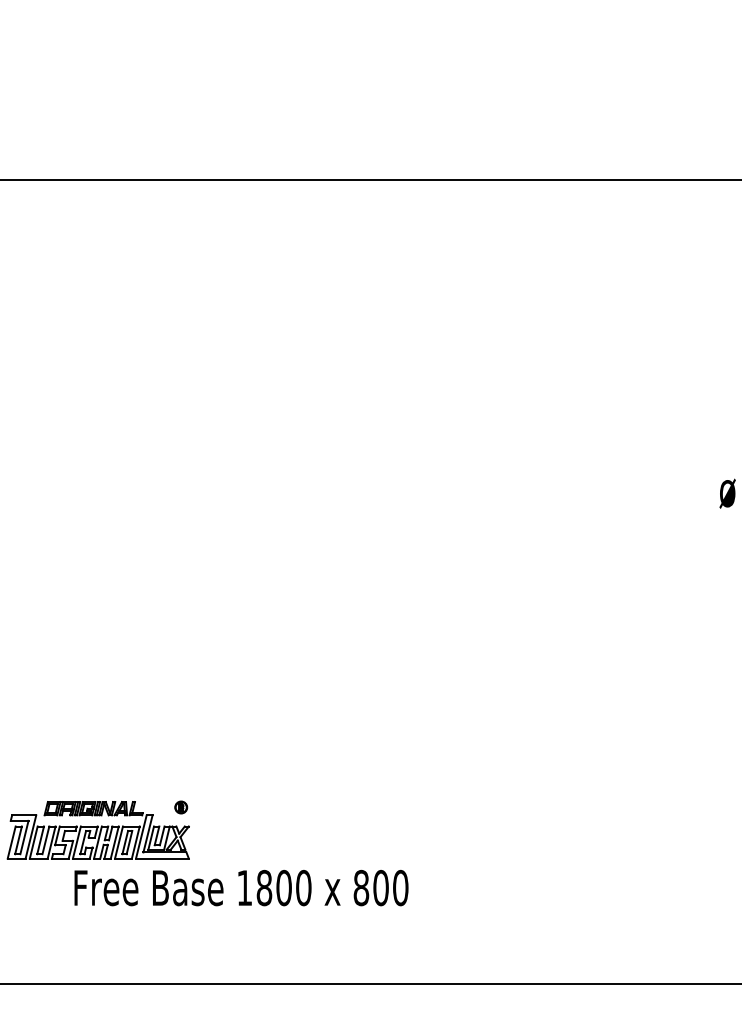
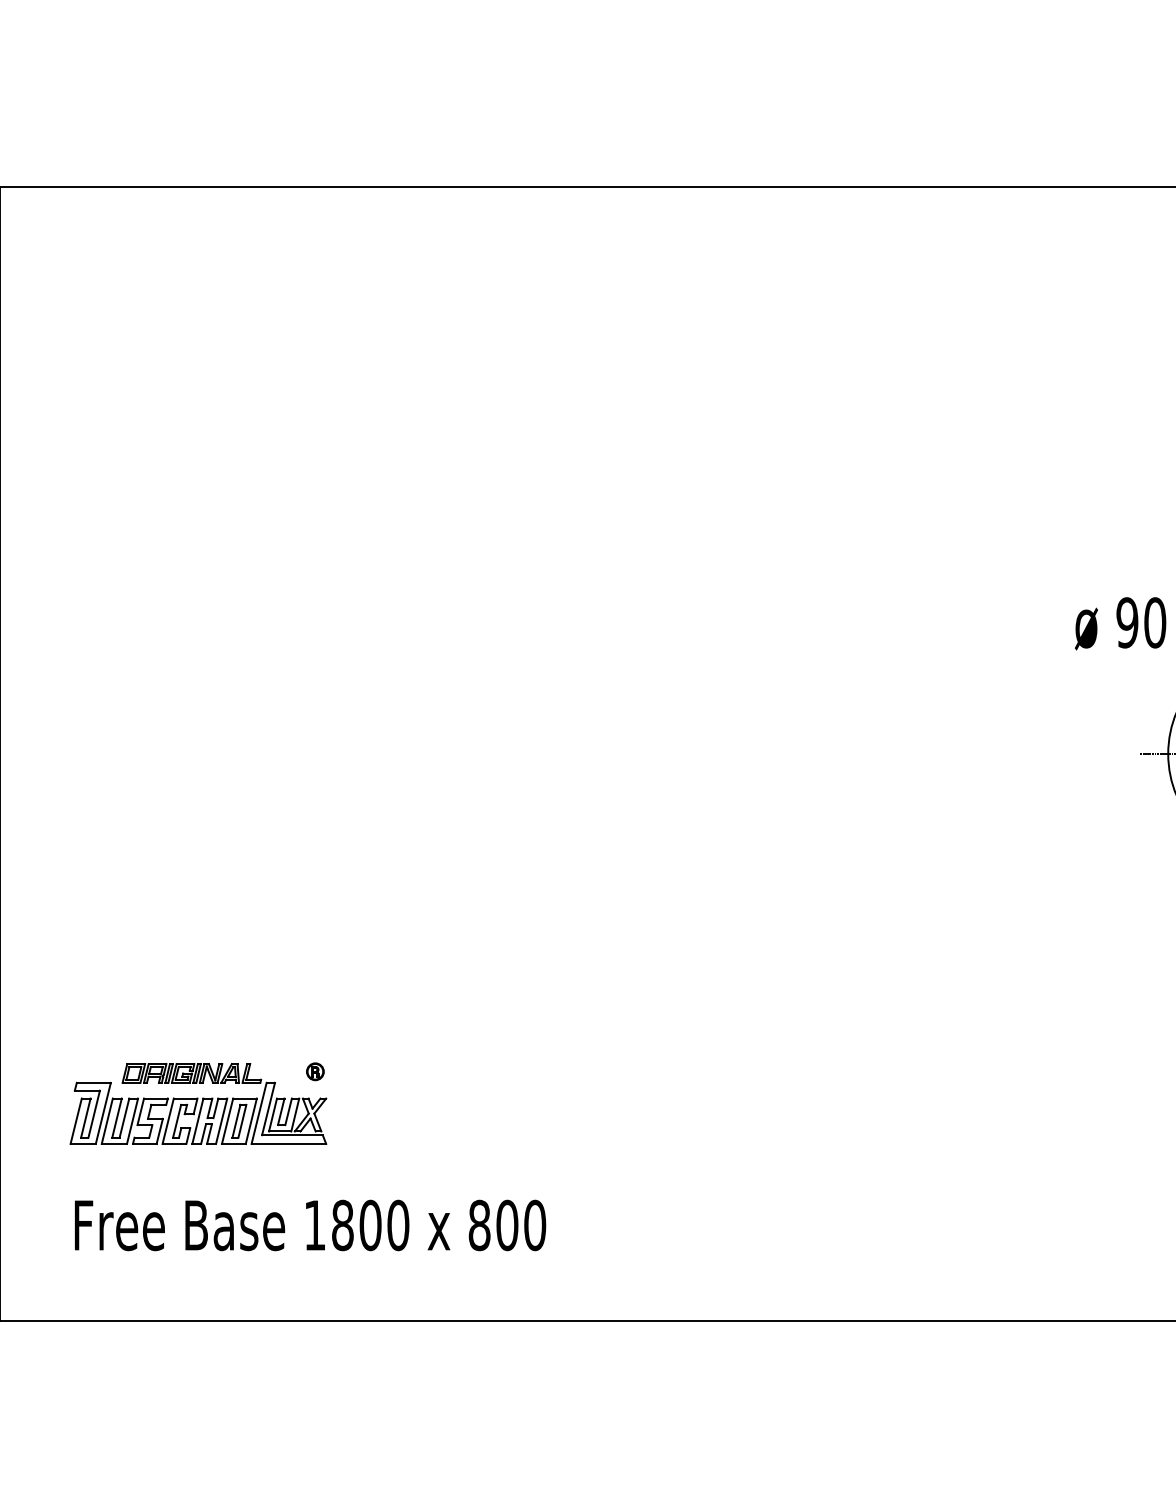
text: (241, 888) -> (310, 1225), moved

